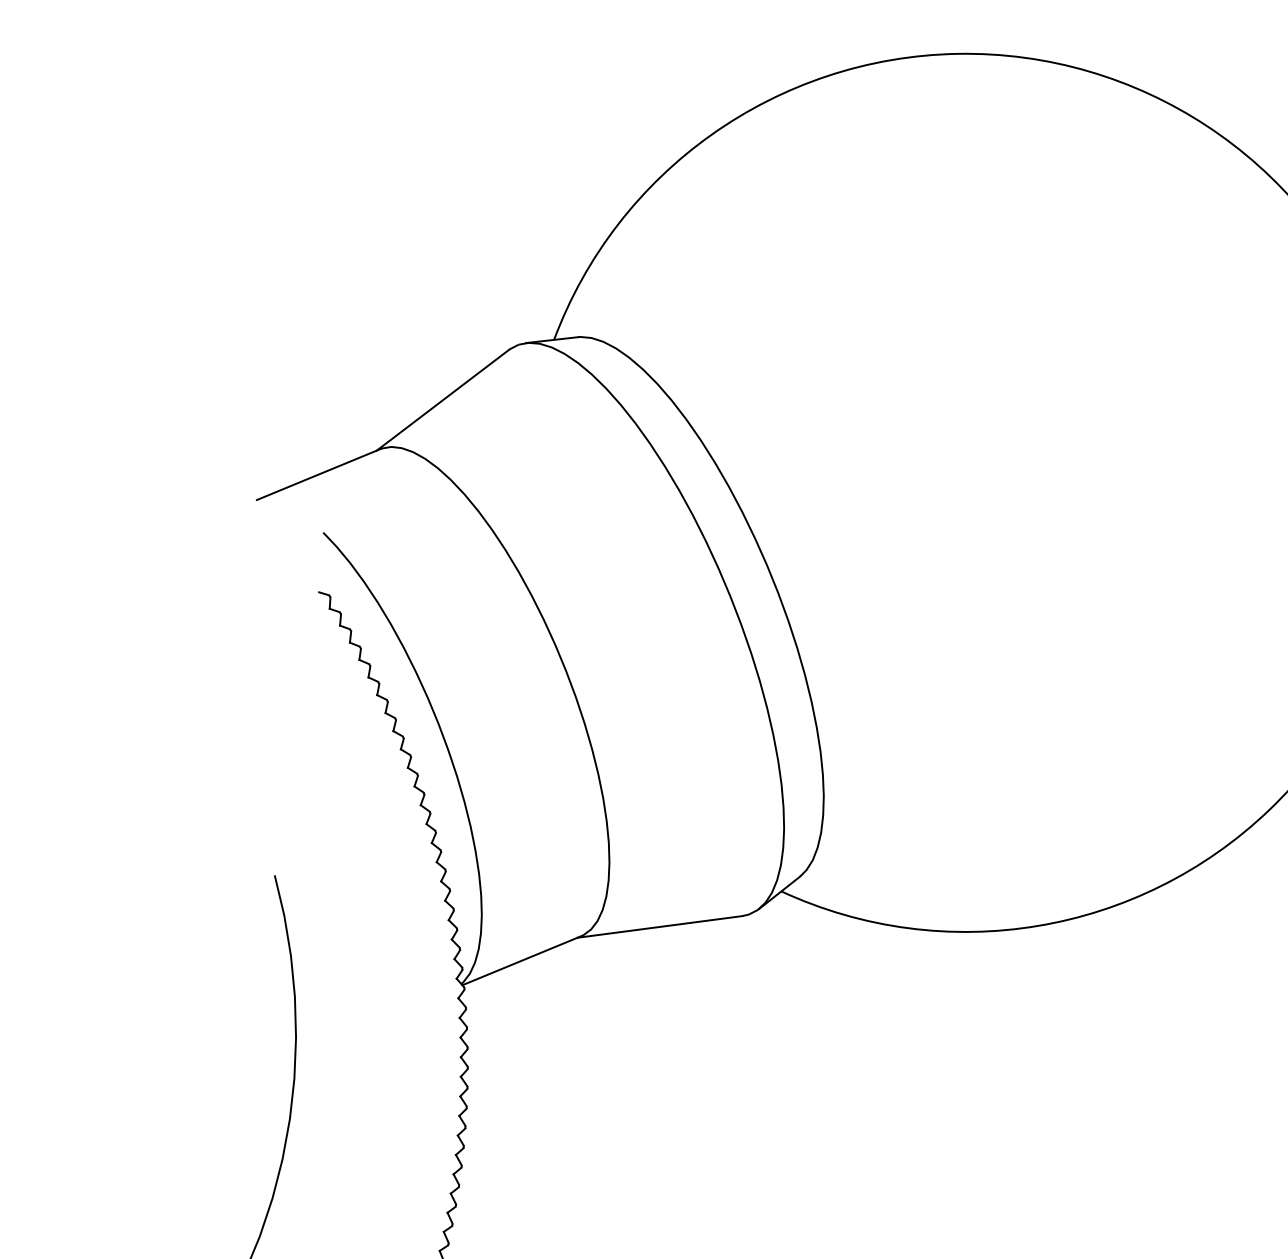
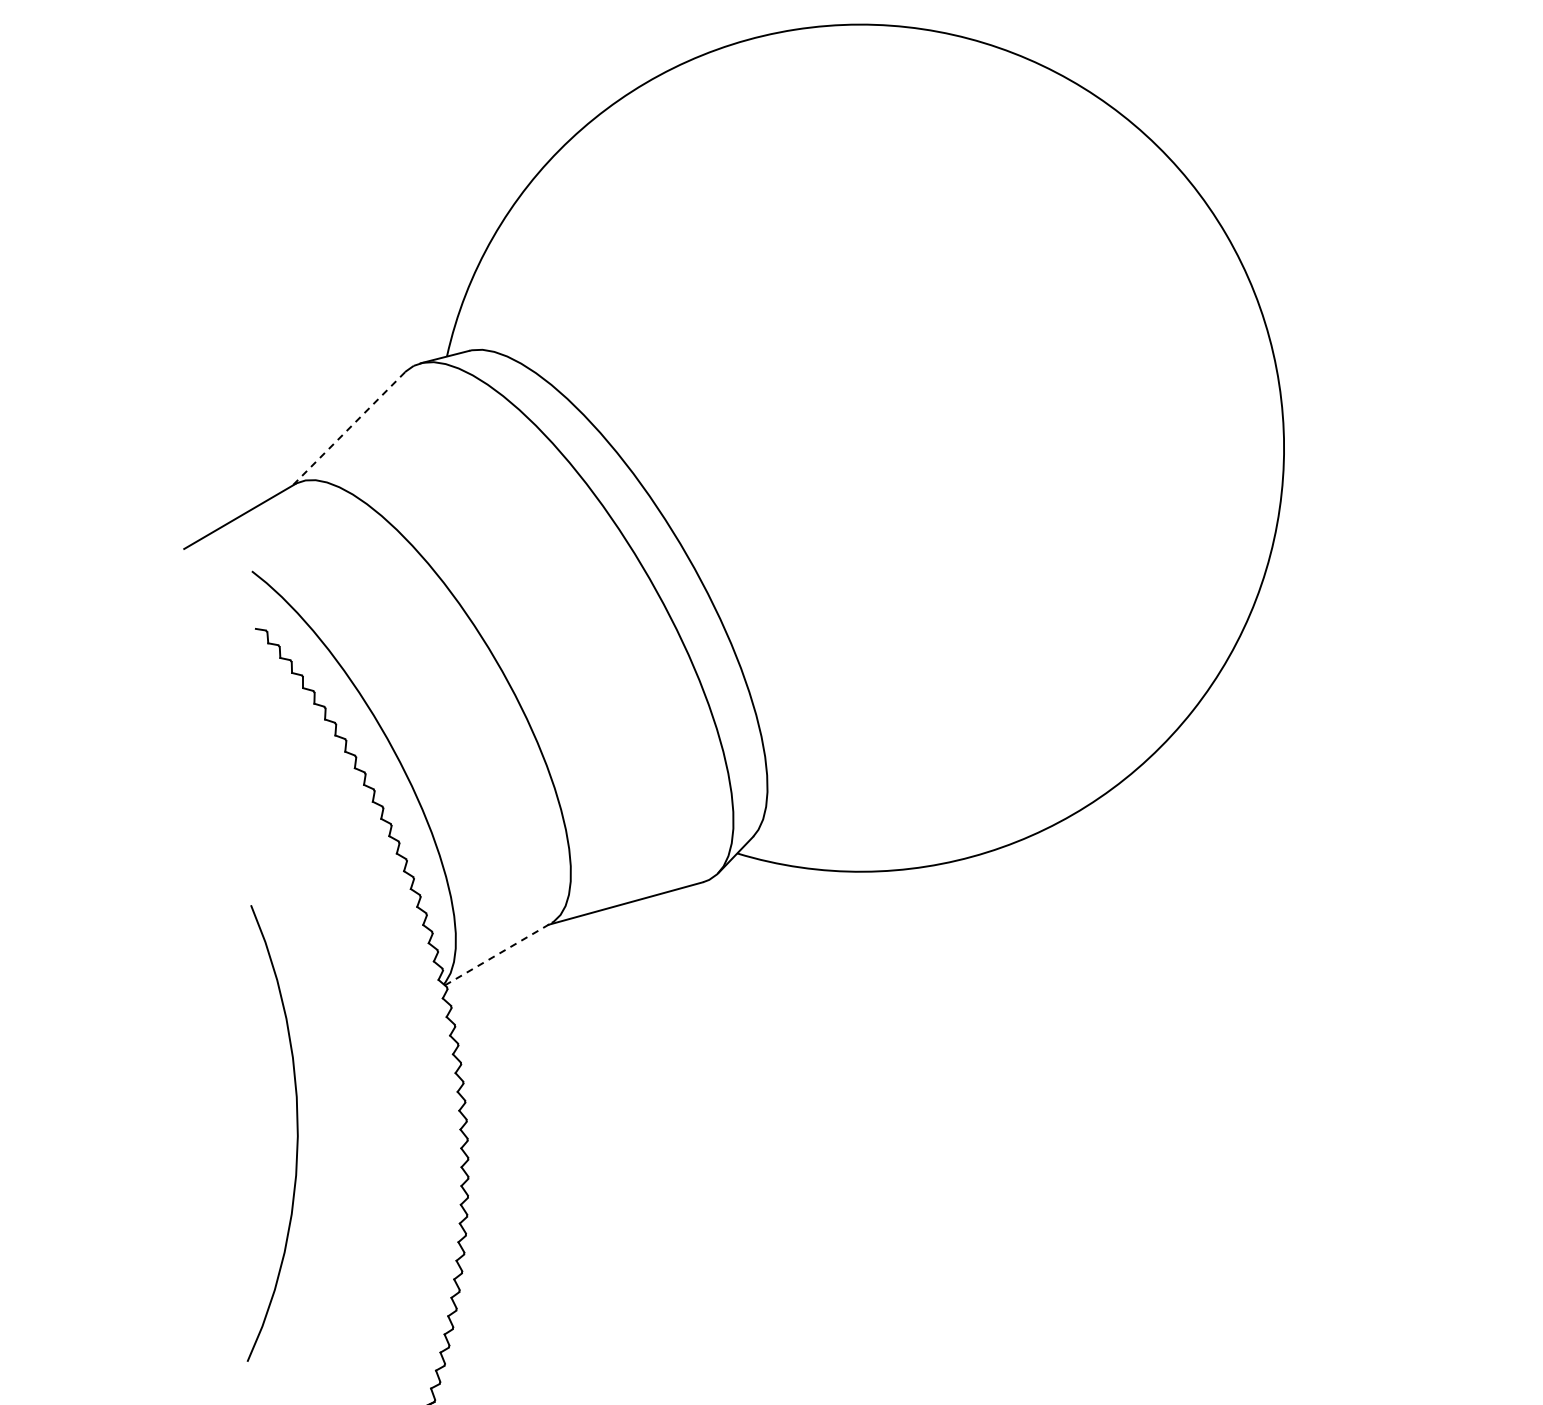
line: (442, 400) -> (348, 429), solid -> dashed
line: (521, 961) -> (498, 954), solid -> dashed

